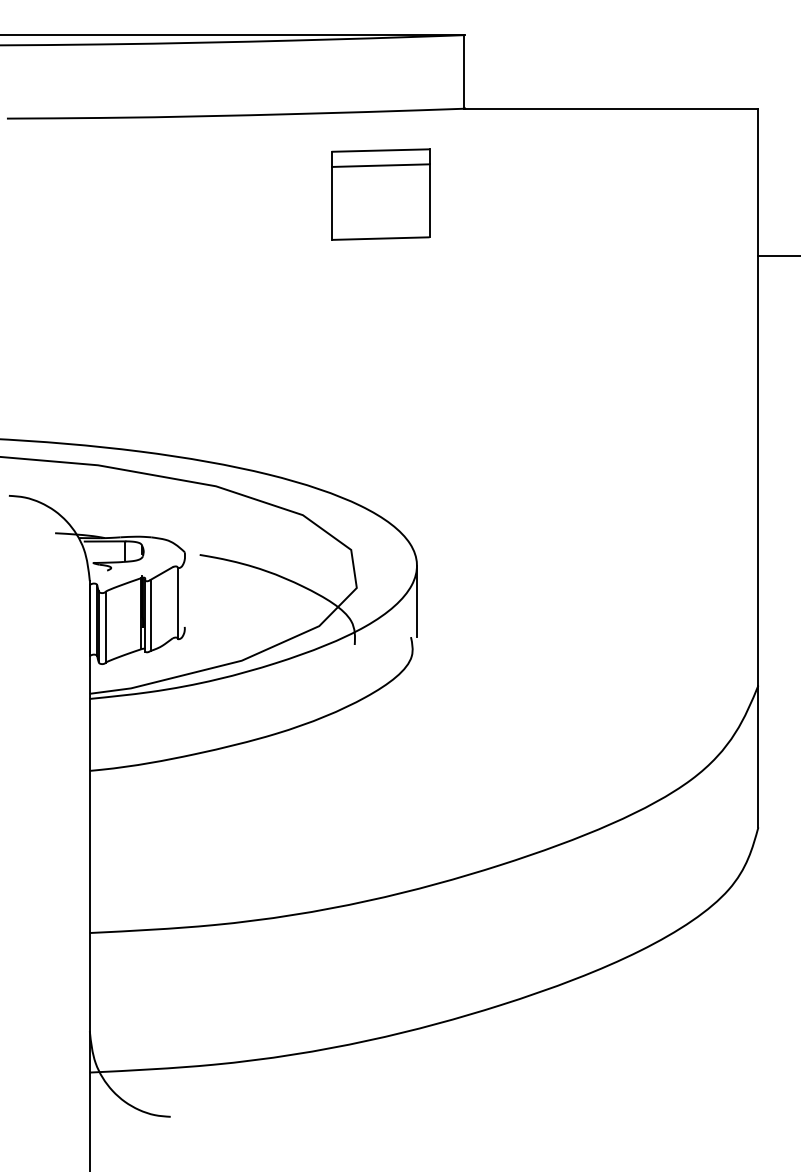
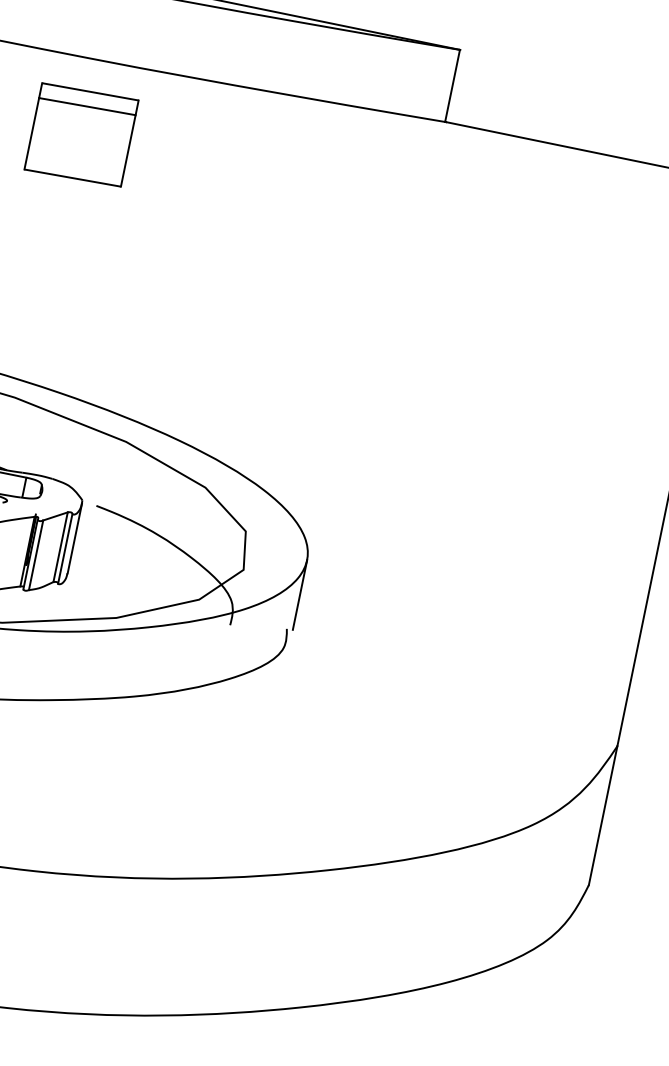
part: (380, 194) -> (81, 134), moved
line: (185, 590) -> (75, 537), added
line: (172, 602) -> (60, 546), added

